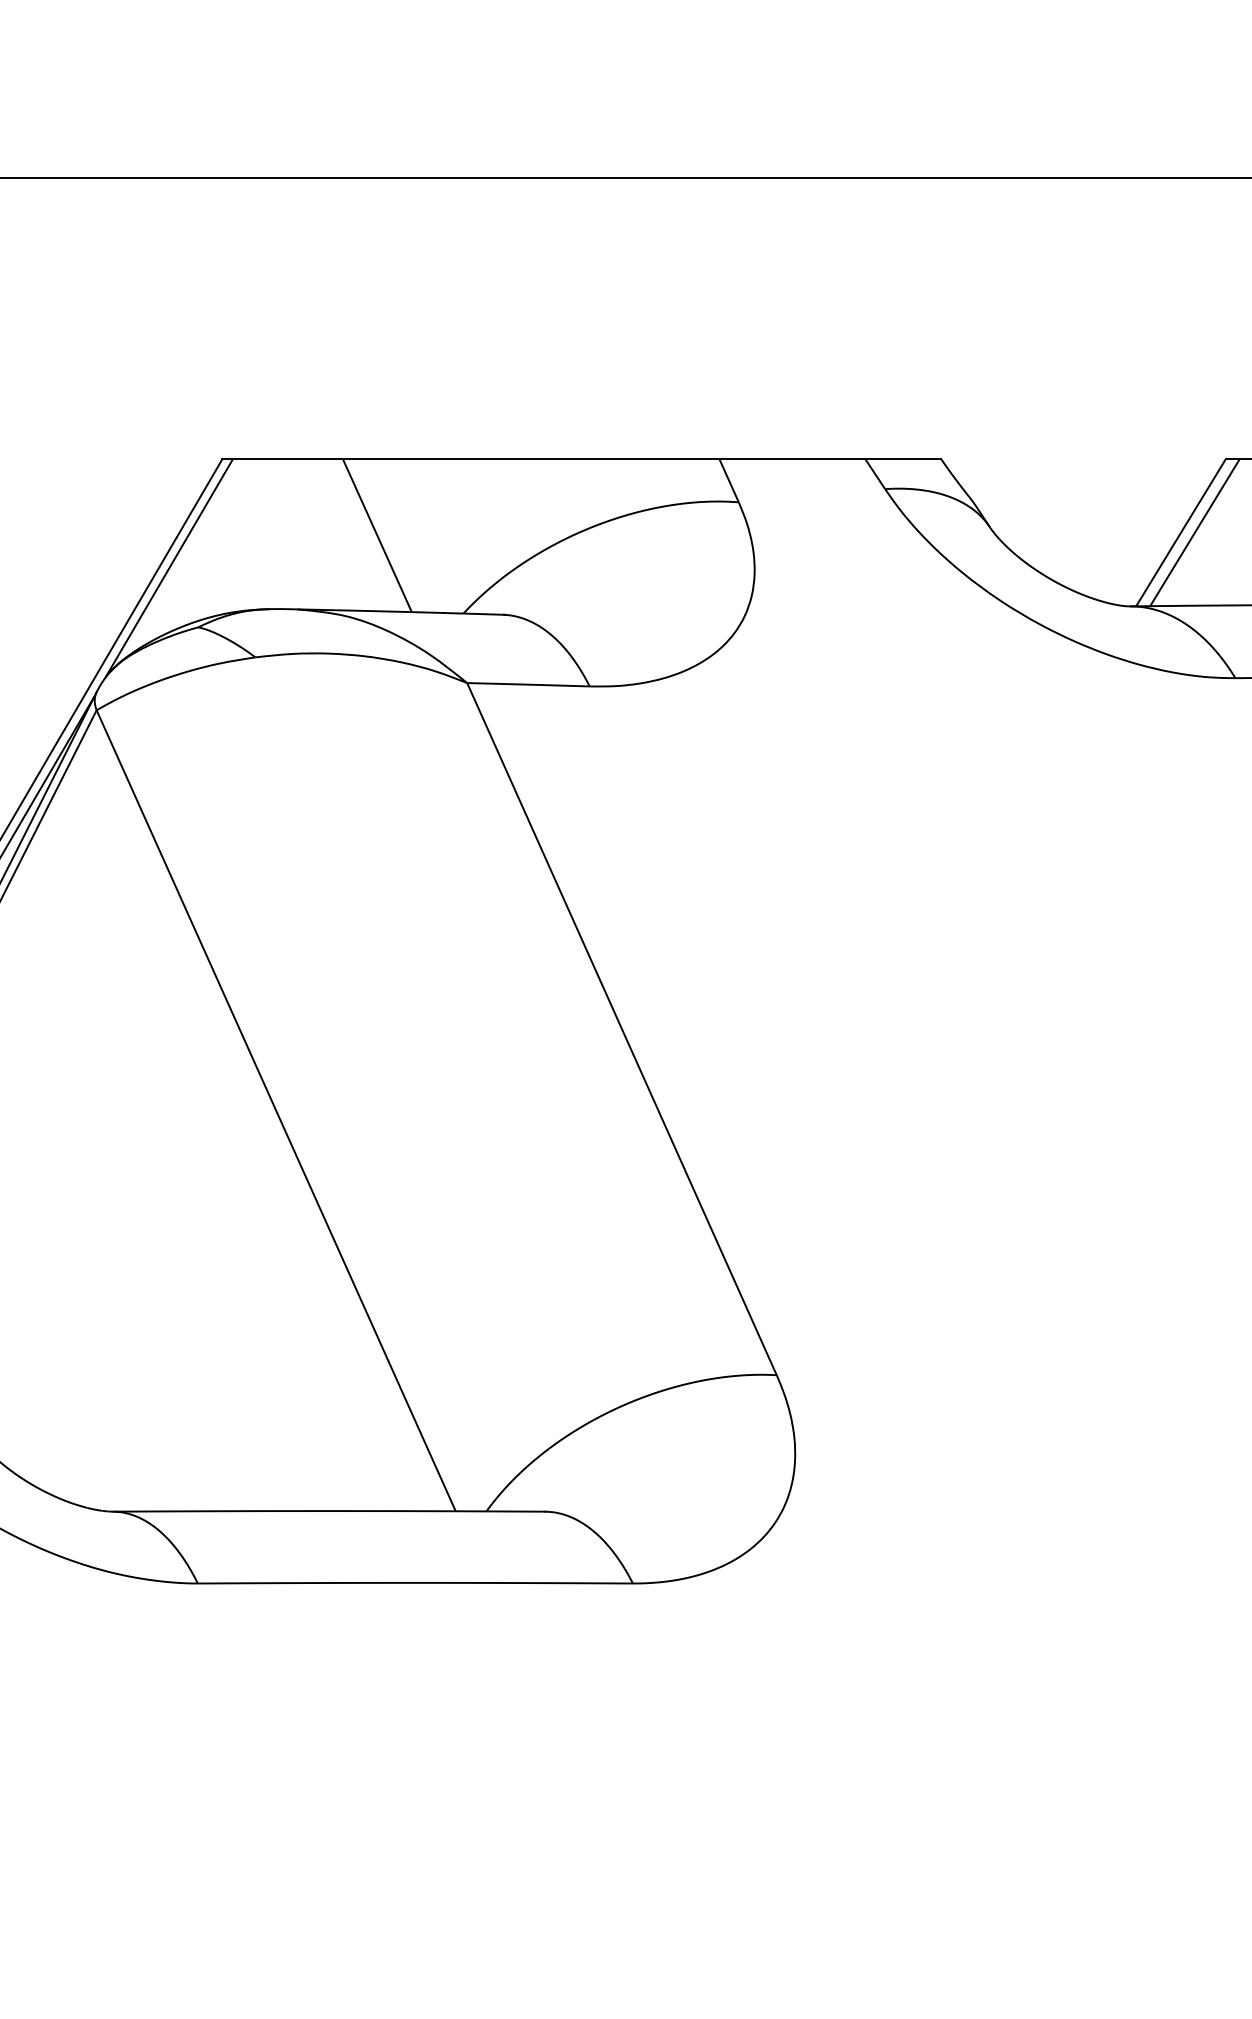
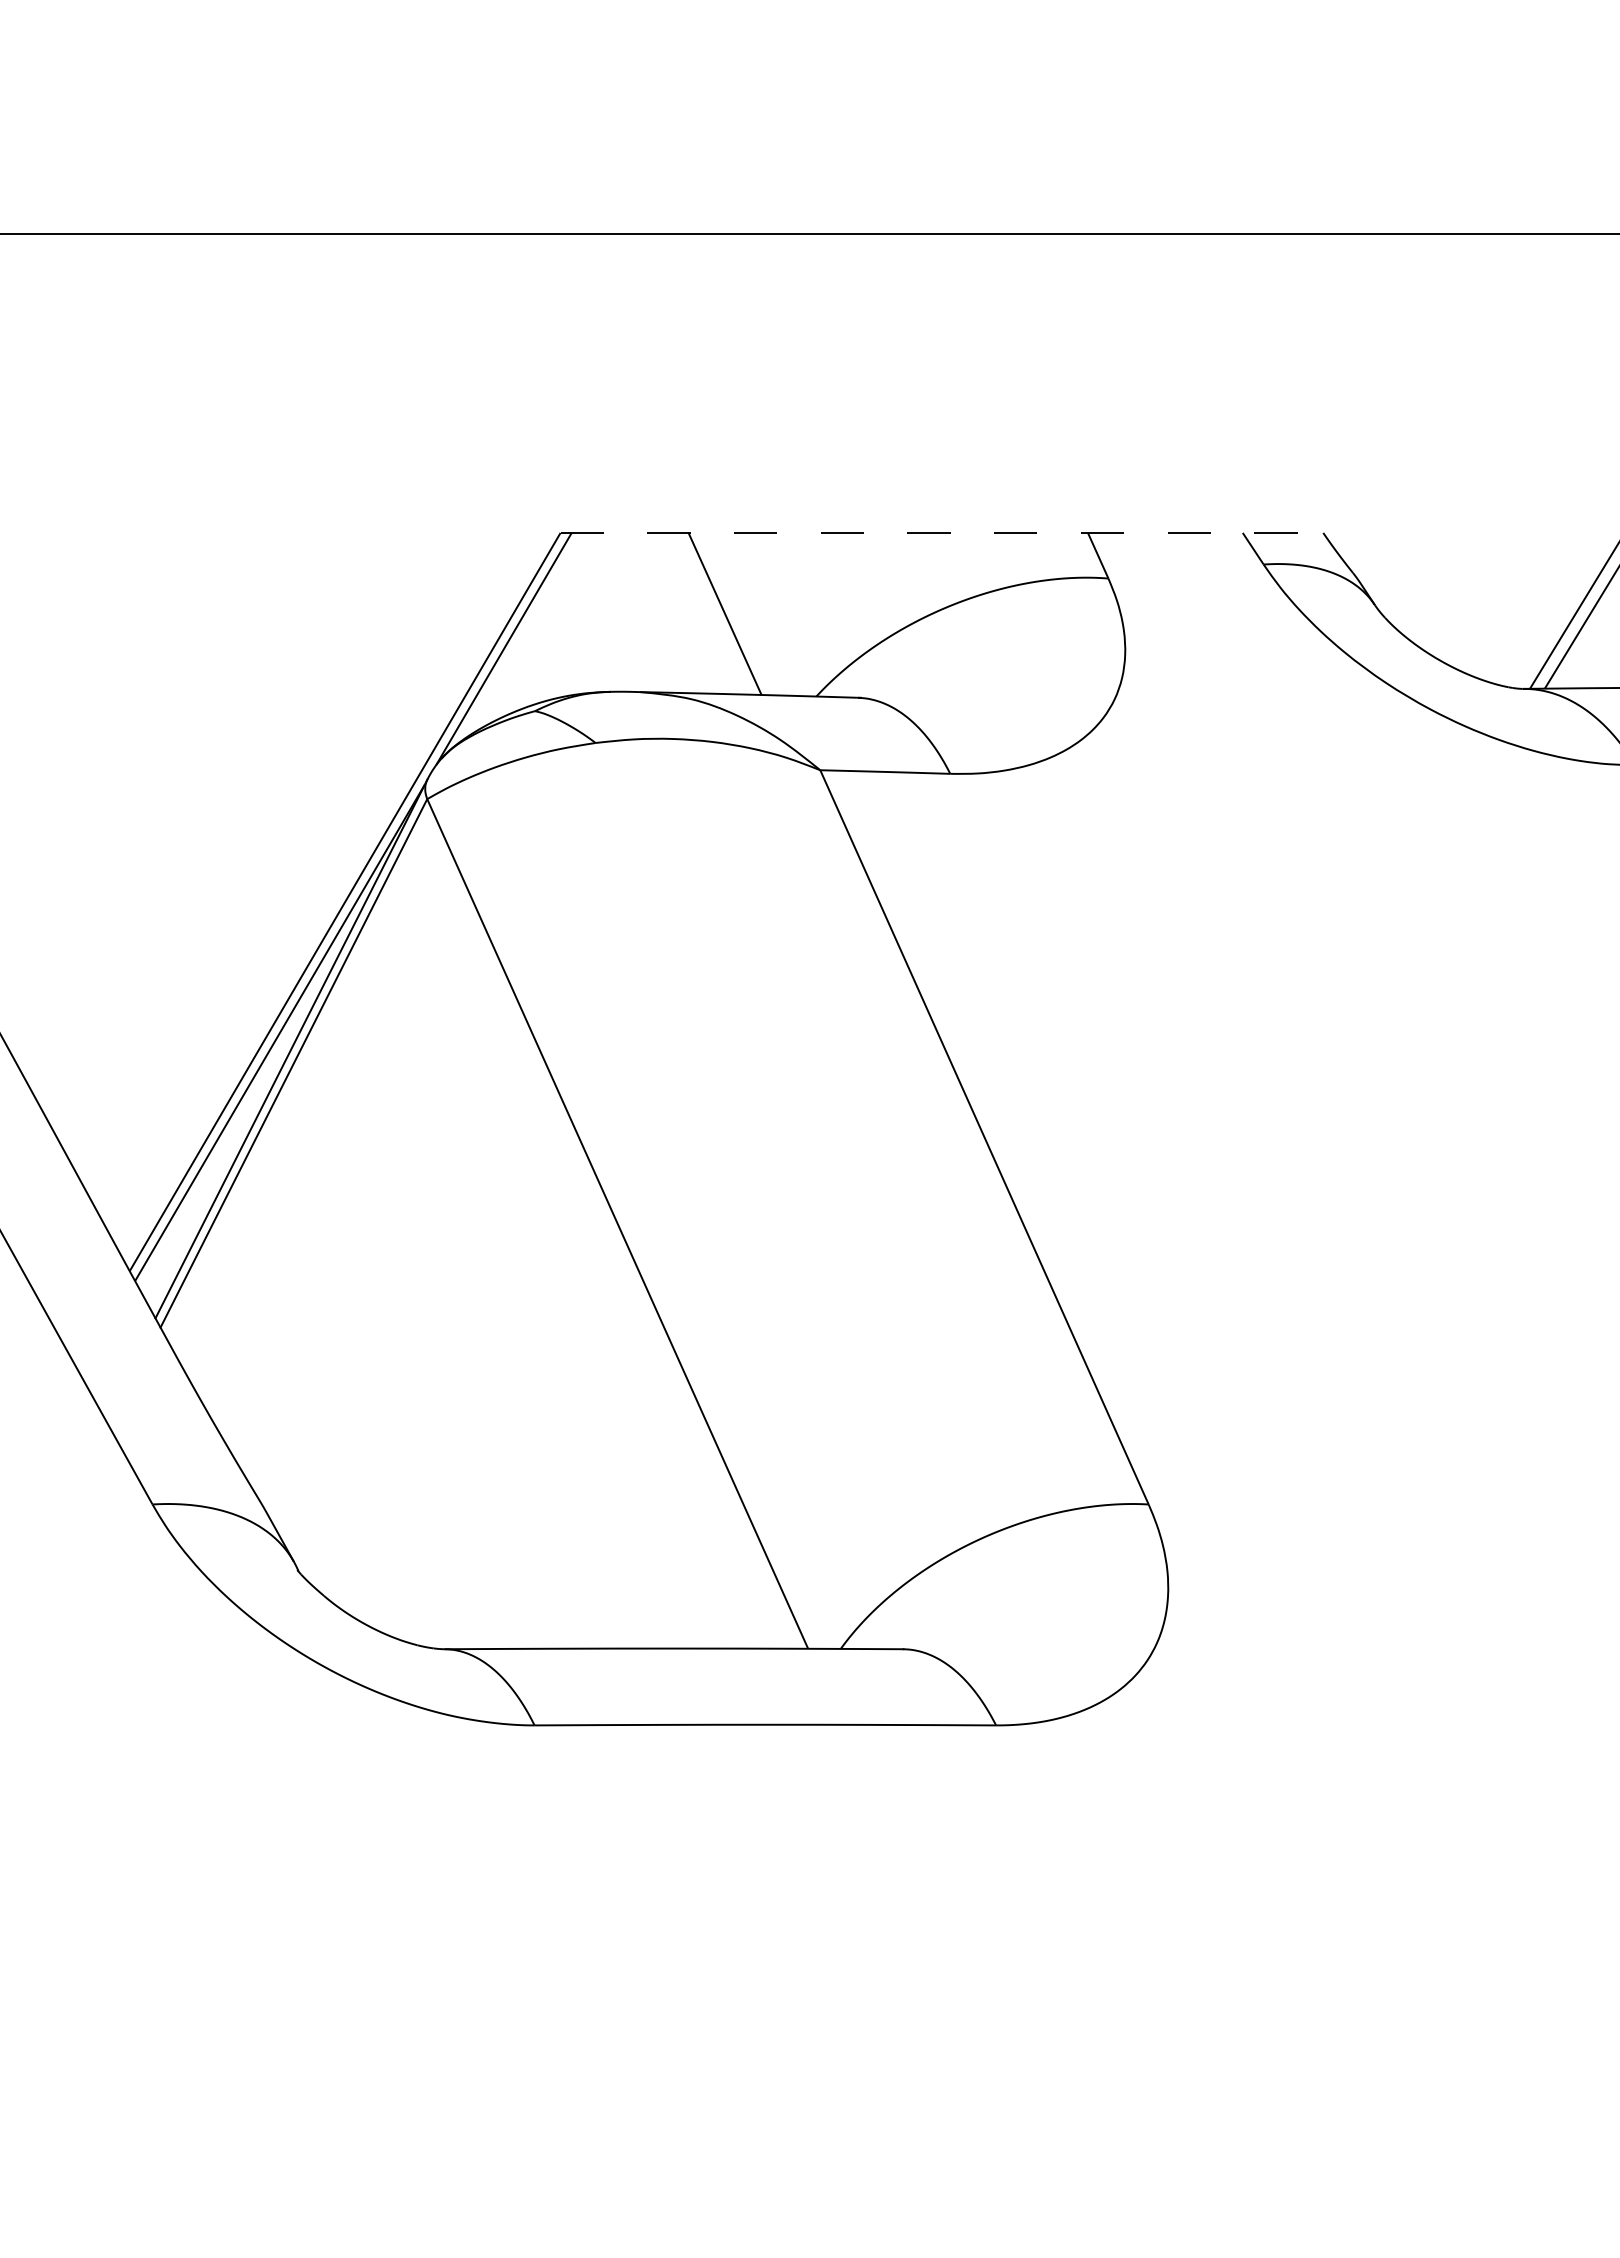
line: (582, 458) -> (942, 532), solid -> dashed

